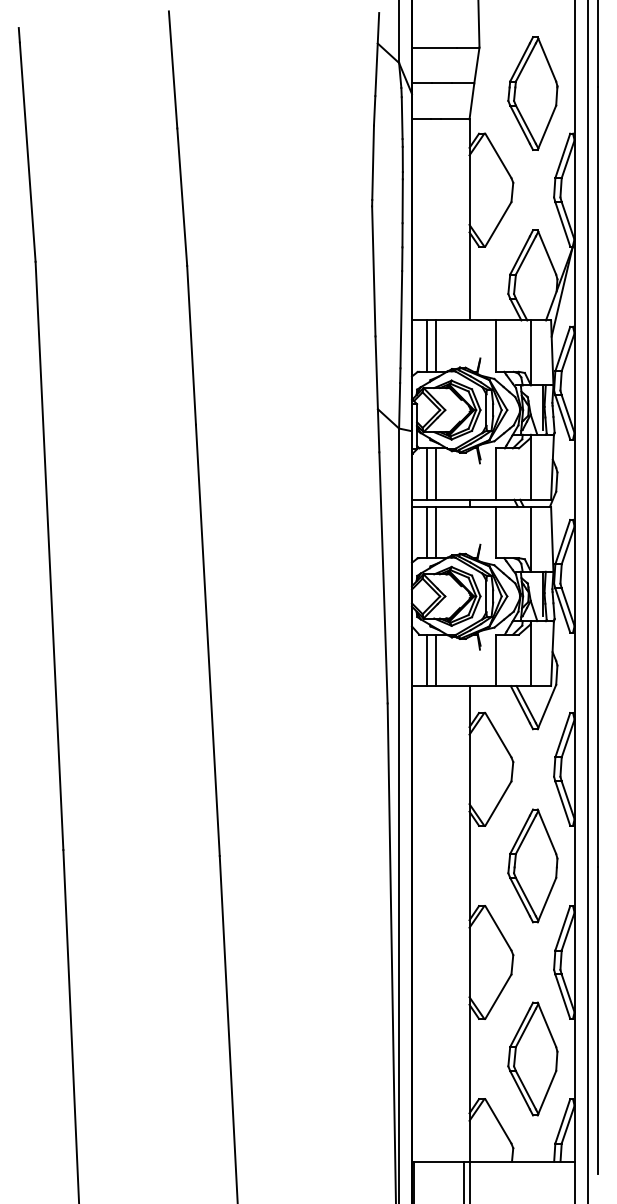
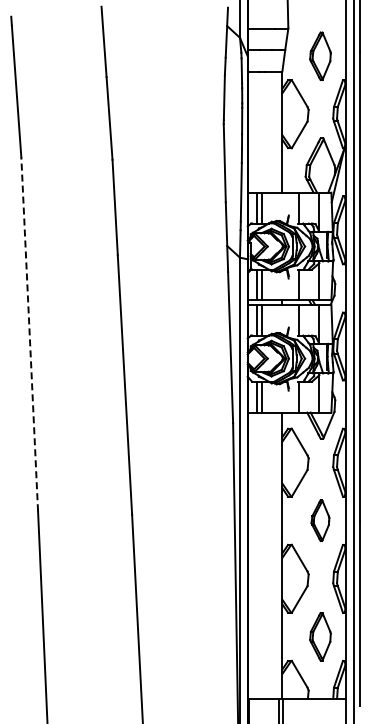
part: (532, 94) -> (320, 56), size x0.7
line: (49, 554) -> (29, 333), solid -> dashed
part: (532, 865) -> (320, 520), size x0.6
part: (532, 1058) -> (320, 636), size x0.7

